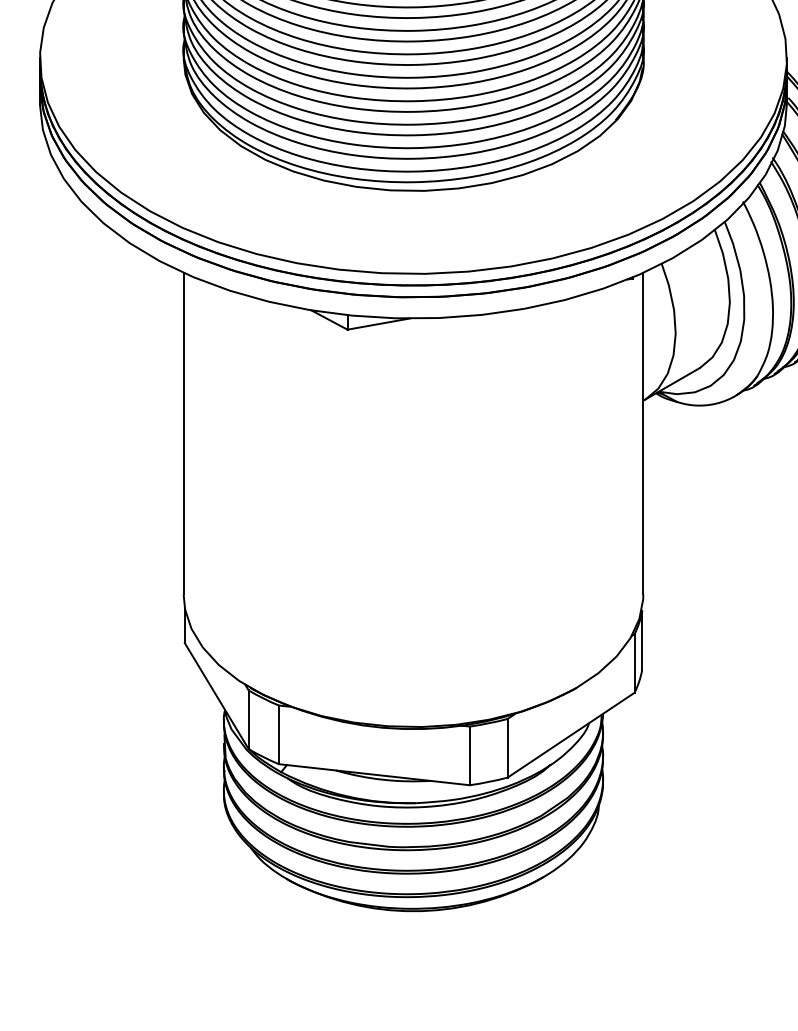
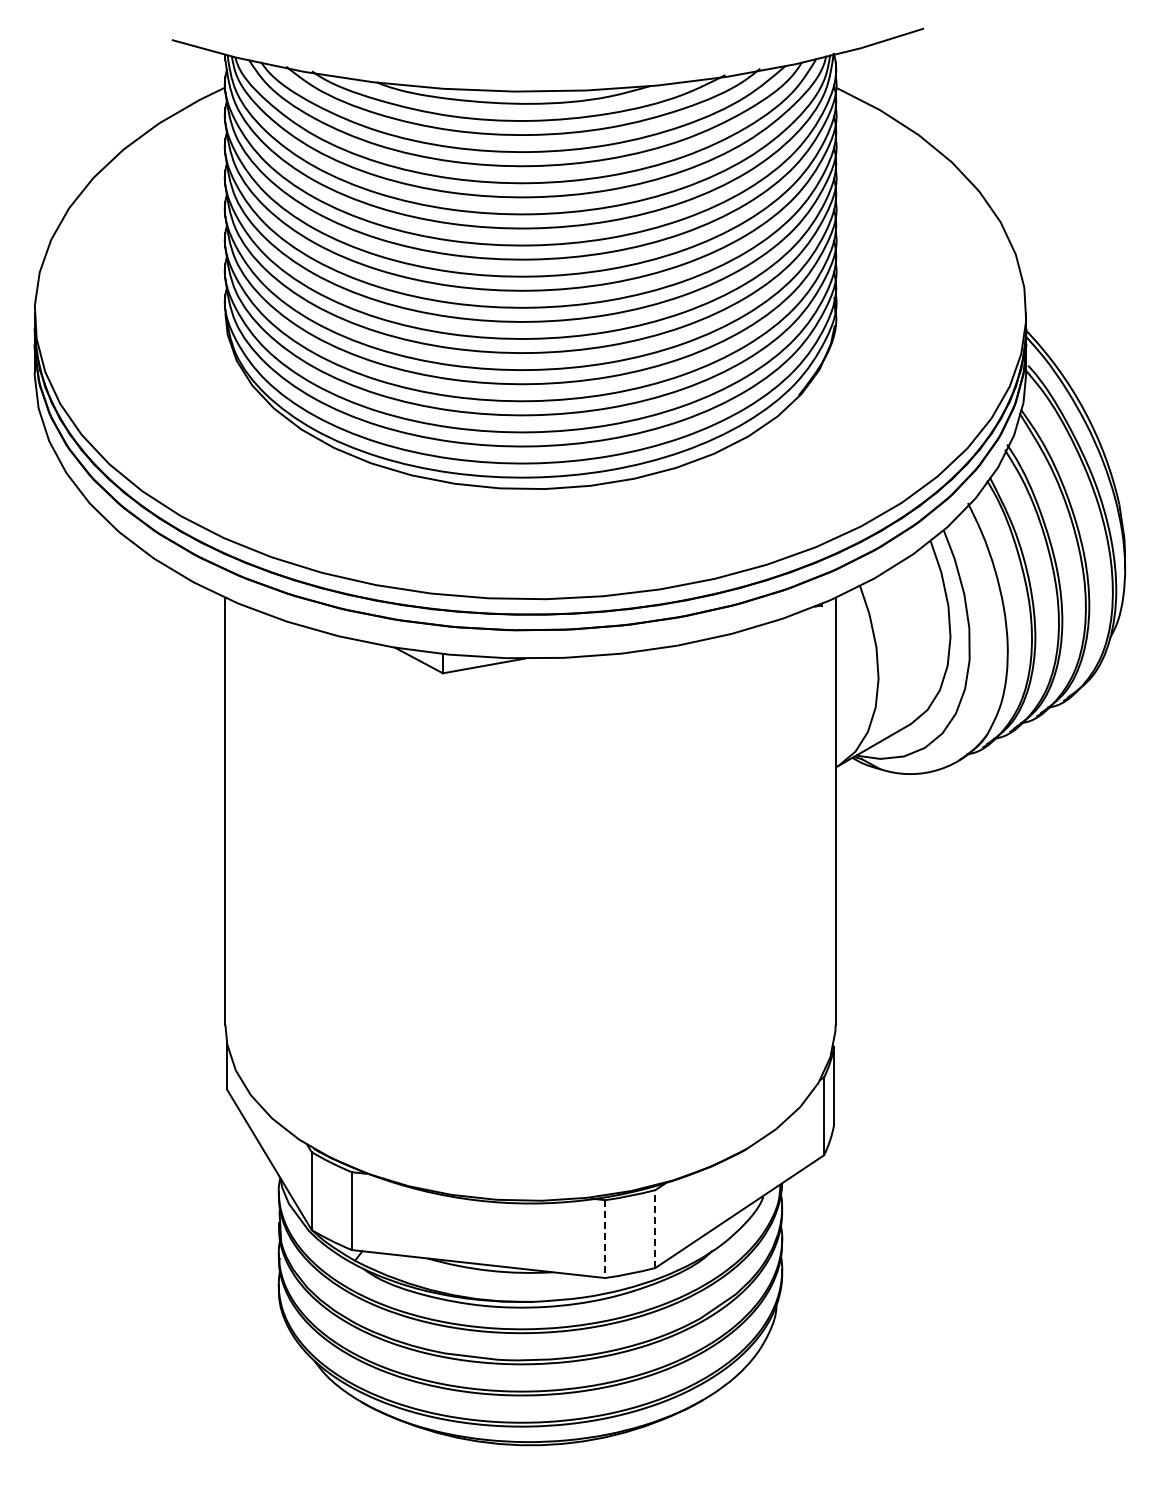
line: (507, 748) -> (655, 1229), solid -> dashed
line: (469, 756) -> (605, 1239), solid -> dashed

